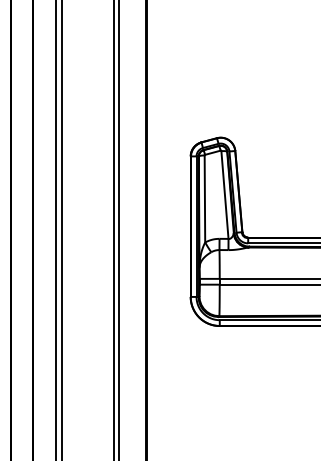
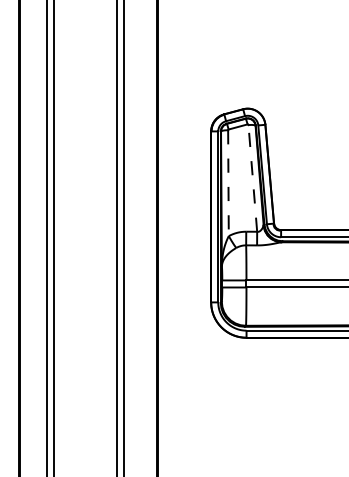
line: (224, 195) -> (252, 178), solid -> dashed
line: (204, 198) -> (227, 182), solid -> dashed

